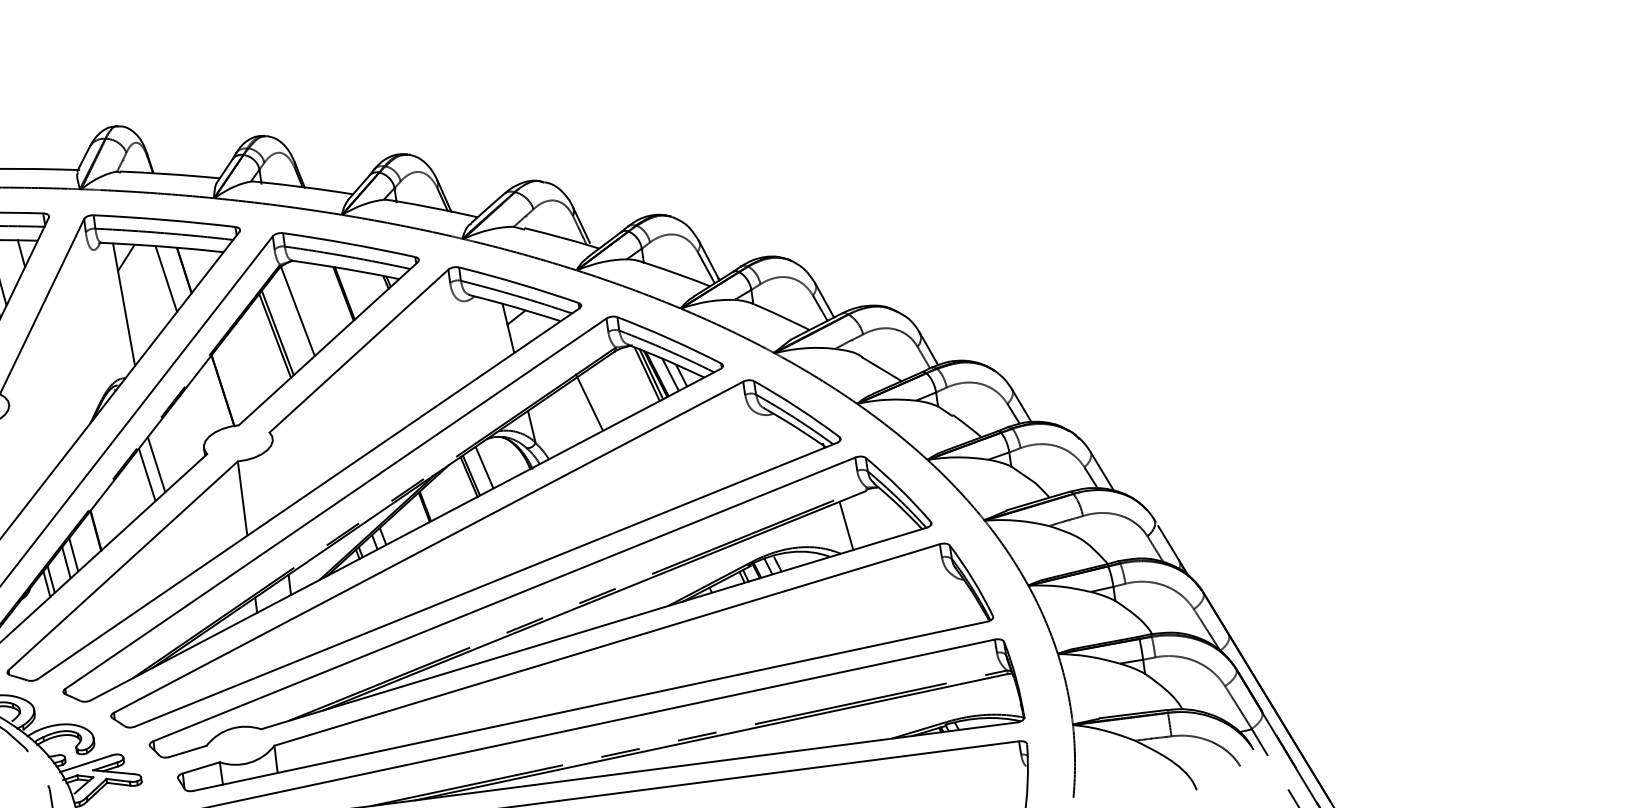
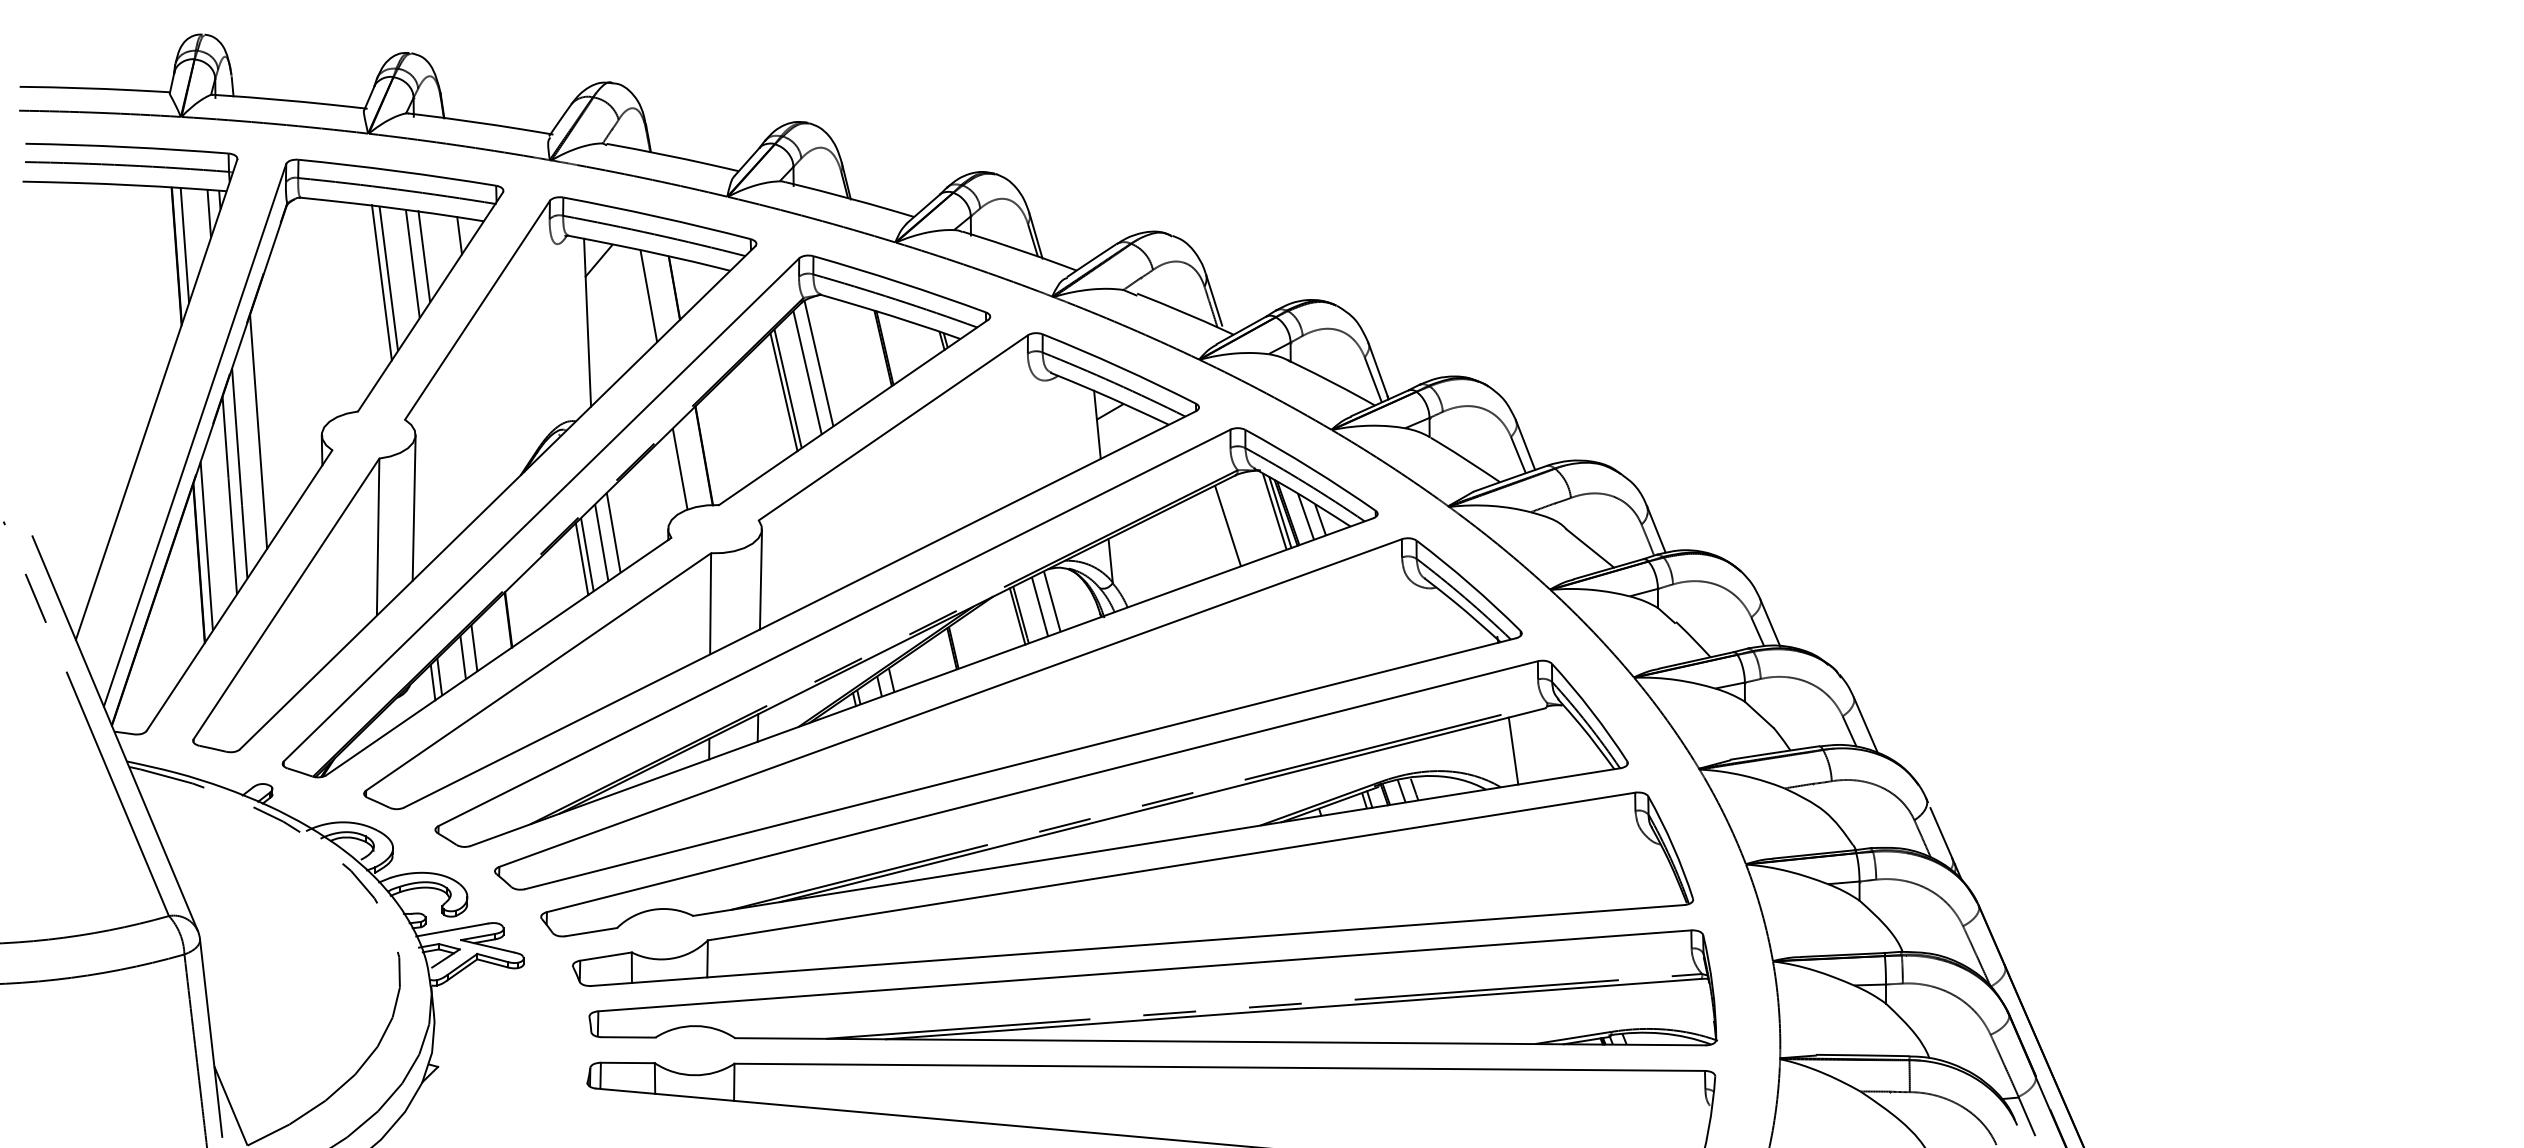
line: (290, 319) -> (807, 372), added
line: (589, 401) -> (1228, 525), moved
line: (206, 402) -> (679, 468), added
line: (164, 455) -> (613, 532), added
line: (14, 457) -> (413, 507), added
line: (492, 462) -> (1051, 601), added
line: (276, 475) -> (760, 579), added
line: (143, 479) -> (581, 559), added

